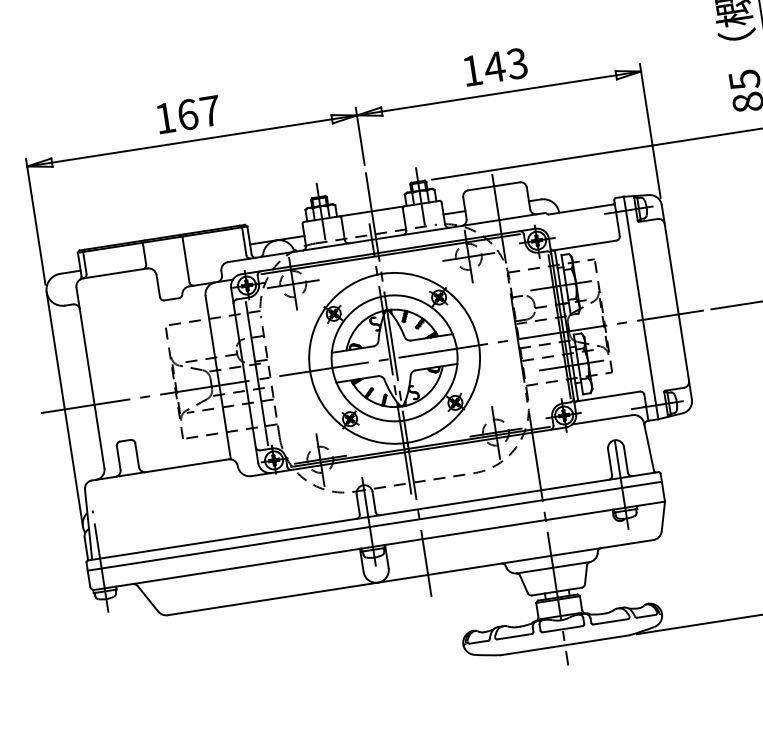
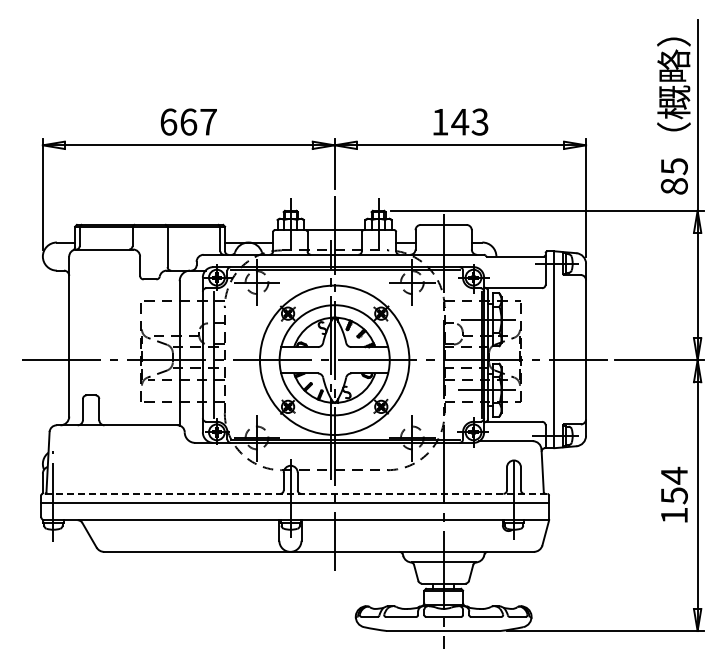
text: (165, 117) -> (168, 121), 167 -> 667
line: (64, 409) -> (42, 360), removed
line: (372, 515) -> (294, 493), solid -> dashed

